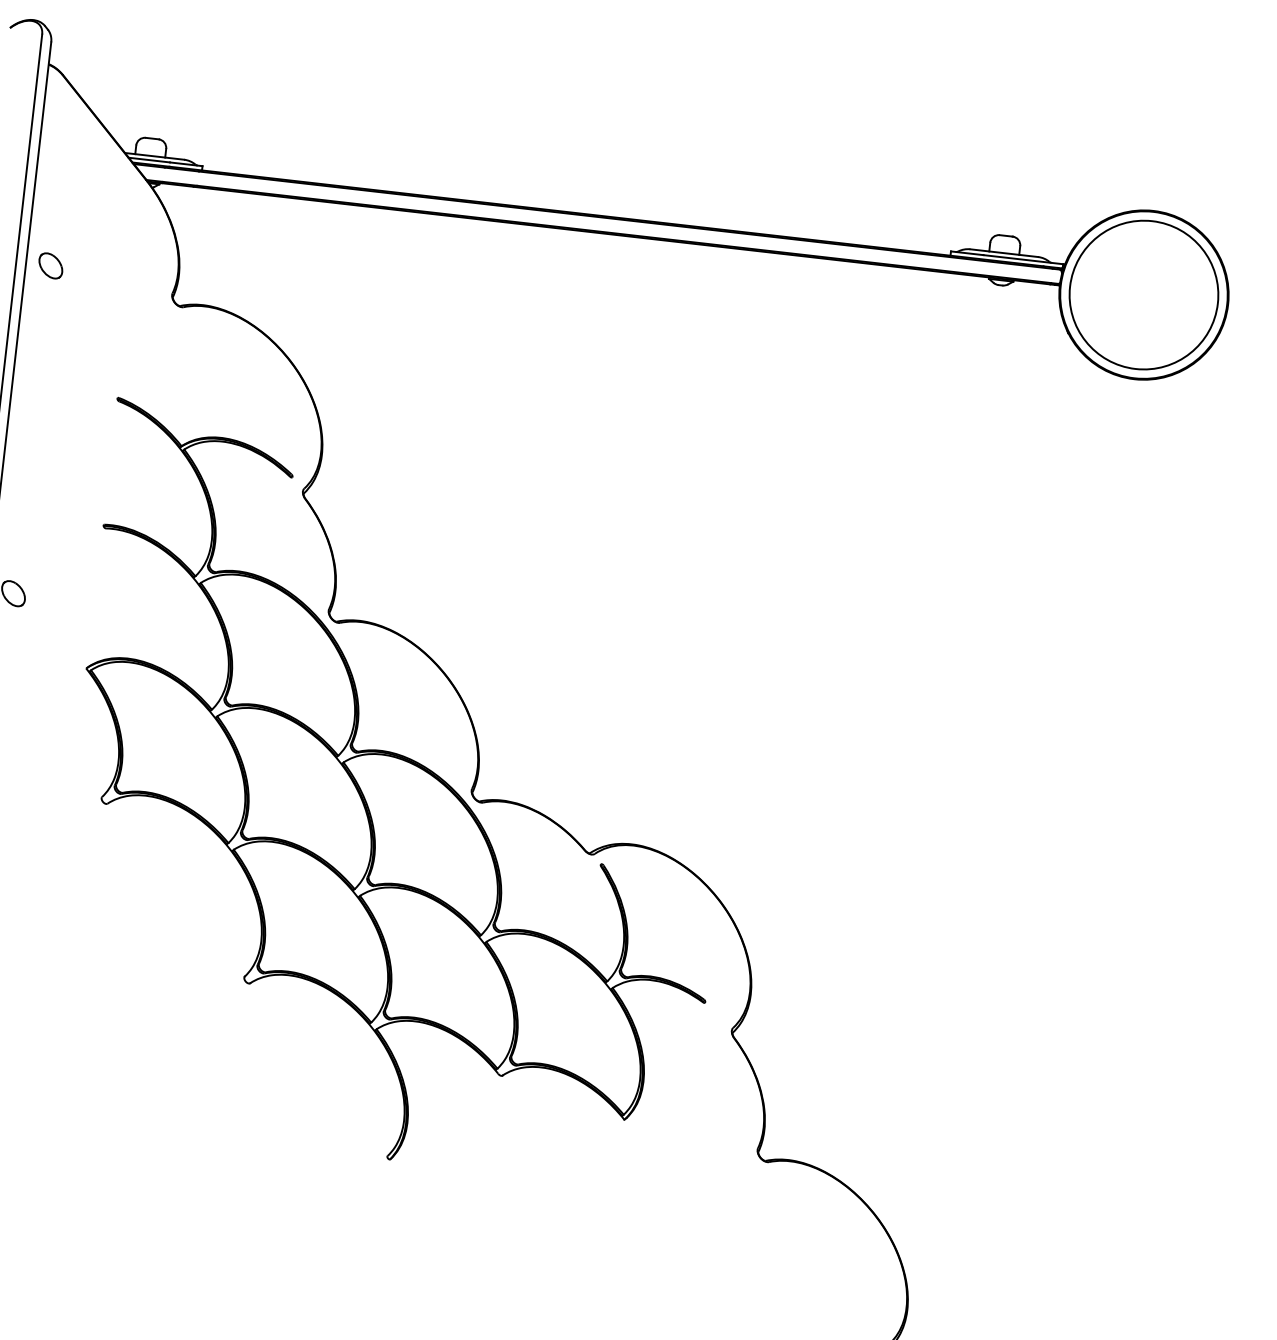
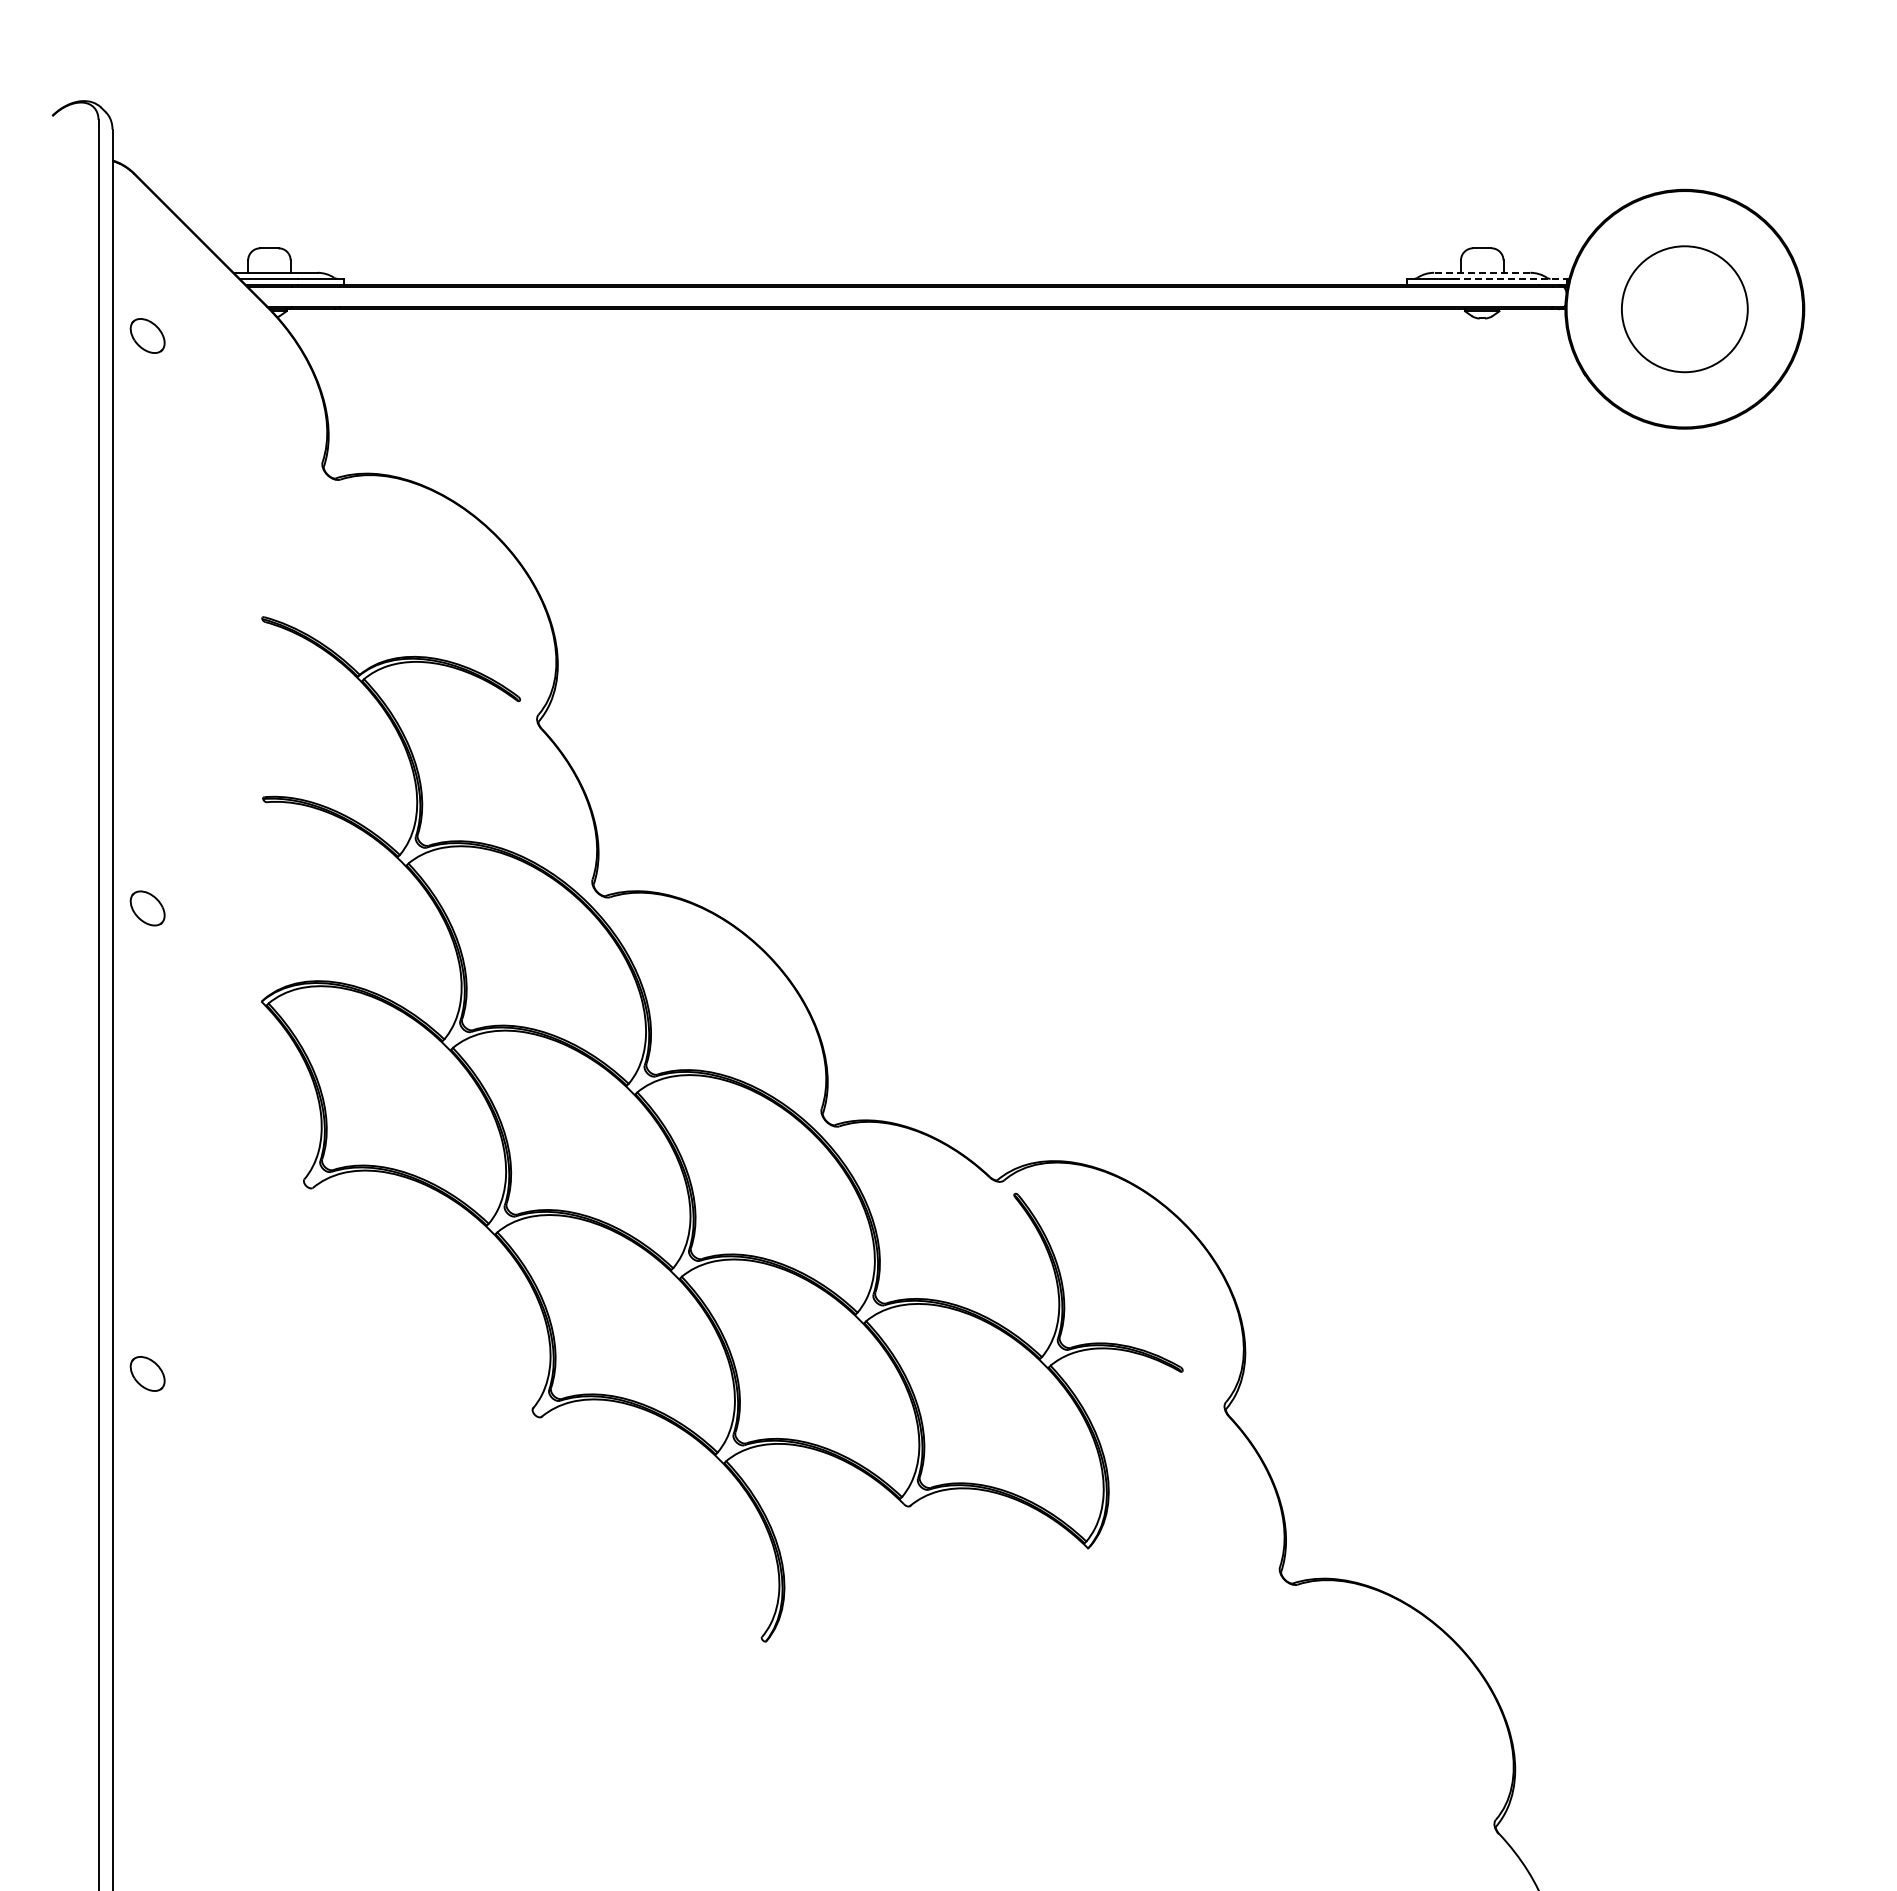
line: (1003, 252) -> (1481, 272), solid -> dashed
line: (1023, 259) -> (1510, 278), solid -> dashed
part: (50, 265) -> (147, 335), moved
circle: (1143, 295) -> (1684, 309), size x0.6

